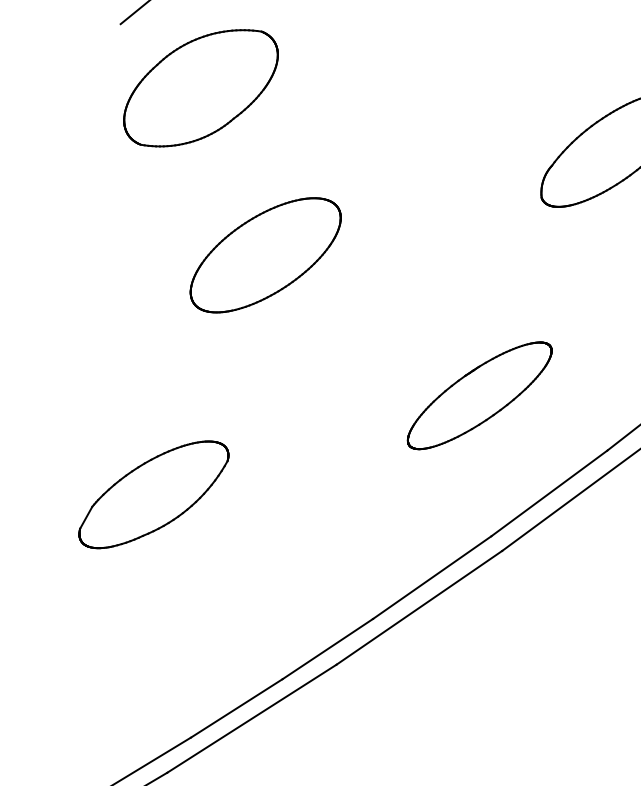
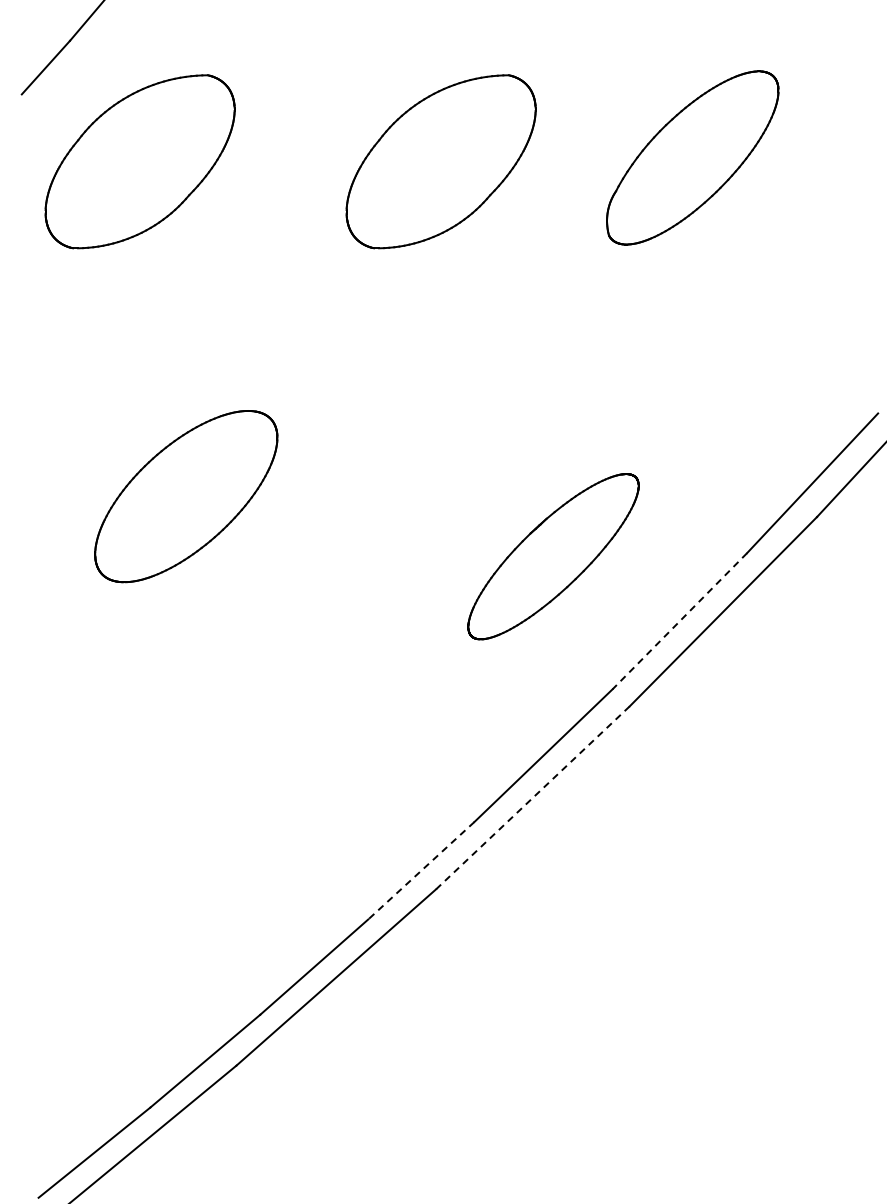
part: (424, 122) -> (440, 161), added
part: (265, 255) -> (186, 496), moved
part: (479, 395) -> (553, 556), moved
line: (549, 493) -> (679, 621), solid -> dashed
part: (153, 494) -> (161, 703), removed
line: (418, 608) -> (532, 798), solid -> dashed
line: (327, 649) -> (421, 871), solid -> dashed

